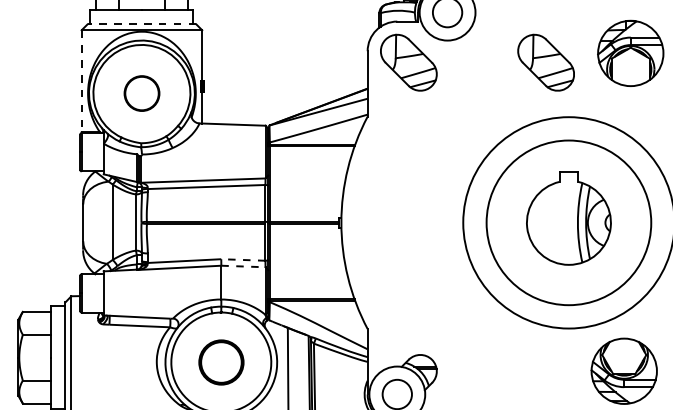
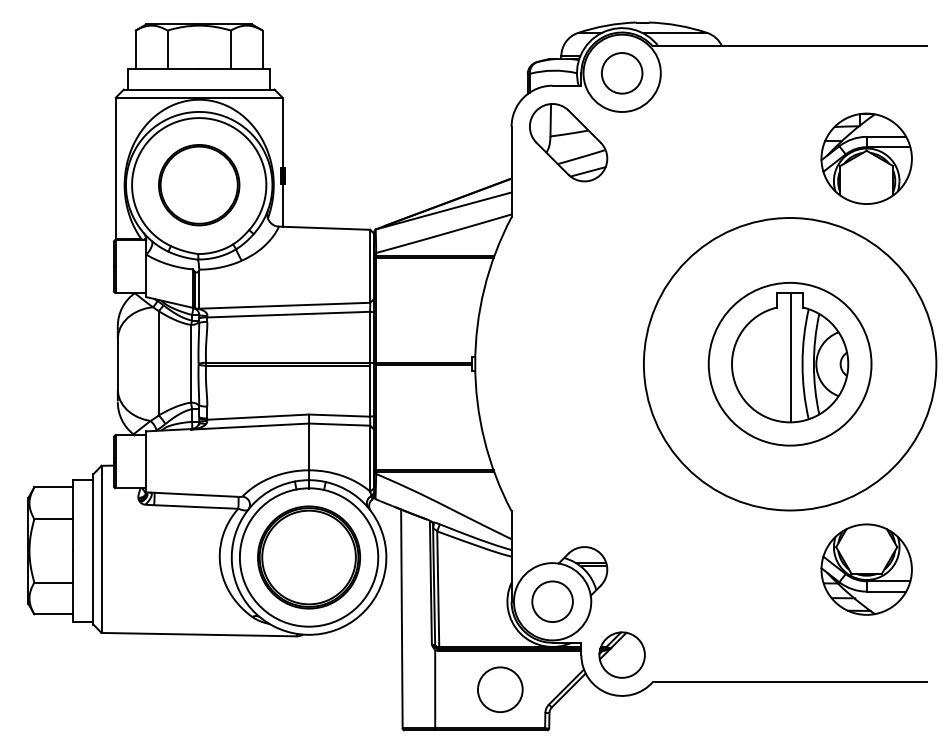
line: (141, 24) -> (198, 89), dashed -> solid
part: (630, 53) -> (866, 158), moved
part: (546, 62) -> (758, 142), removed
line: (81, 81) -> (115, 168), dashed -> solid
part: (142, 93) -> (199, 185), size x1.67
line: (569, 217) -> (791, 357), added
circle: (568, 222) -> (789, 363), size x0.71
line: (243, 259) -> (339, 415), dashed -> solid
line: (243, 266) -> (339, 424), dashed -> solid
part: (221, 362) -> (309, 557), size x1.67

